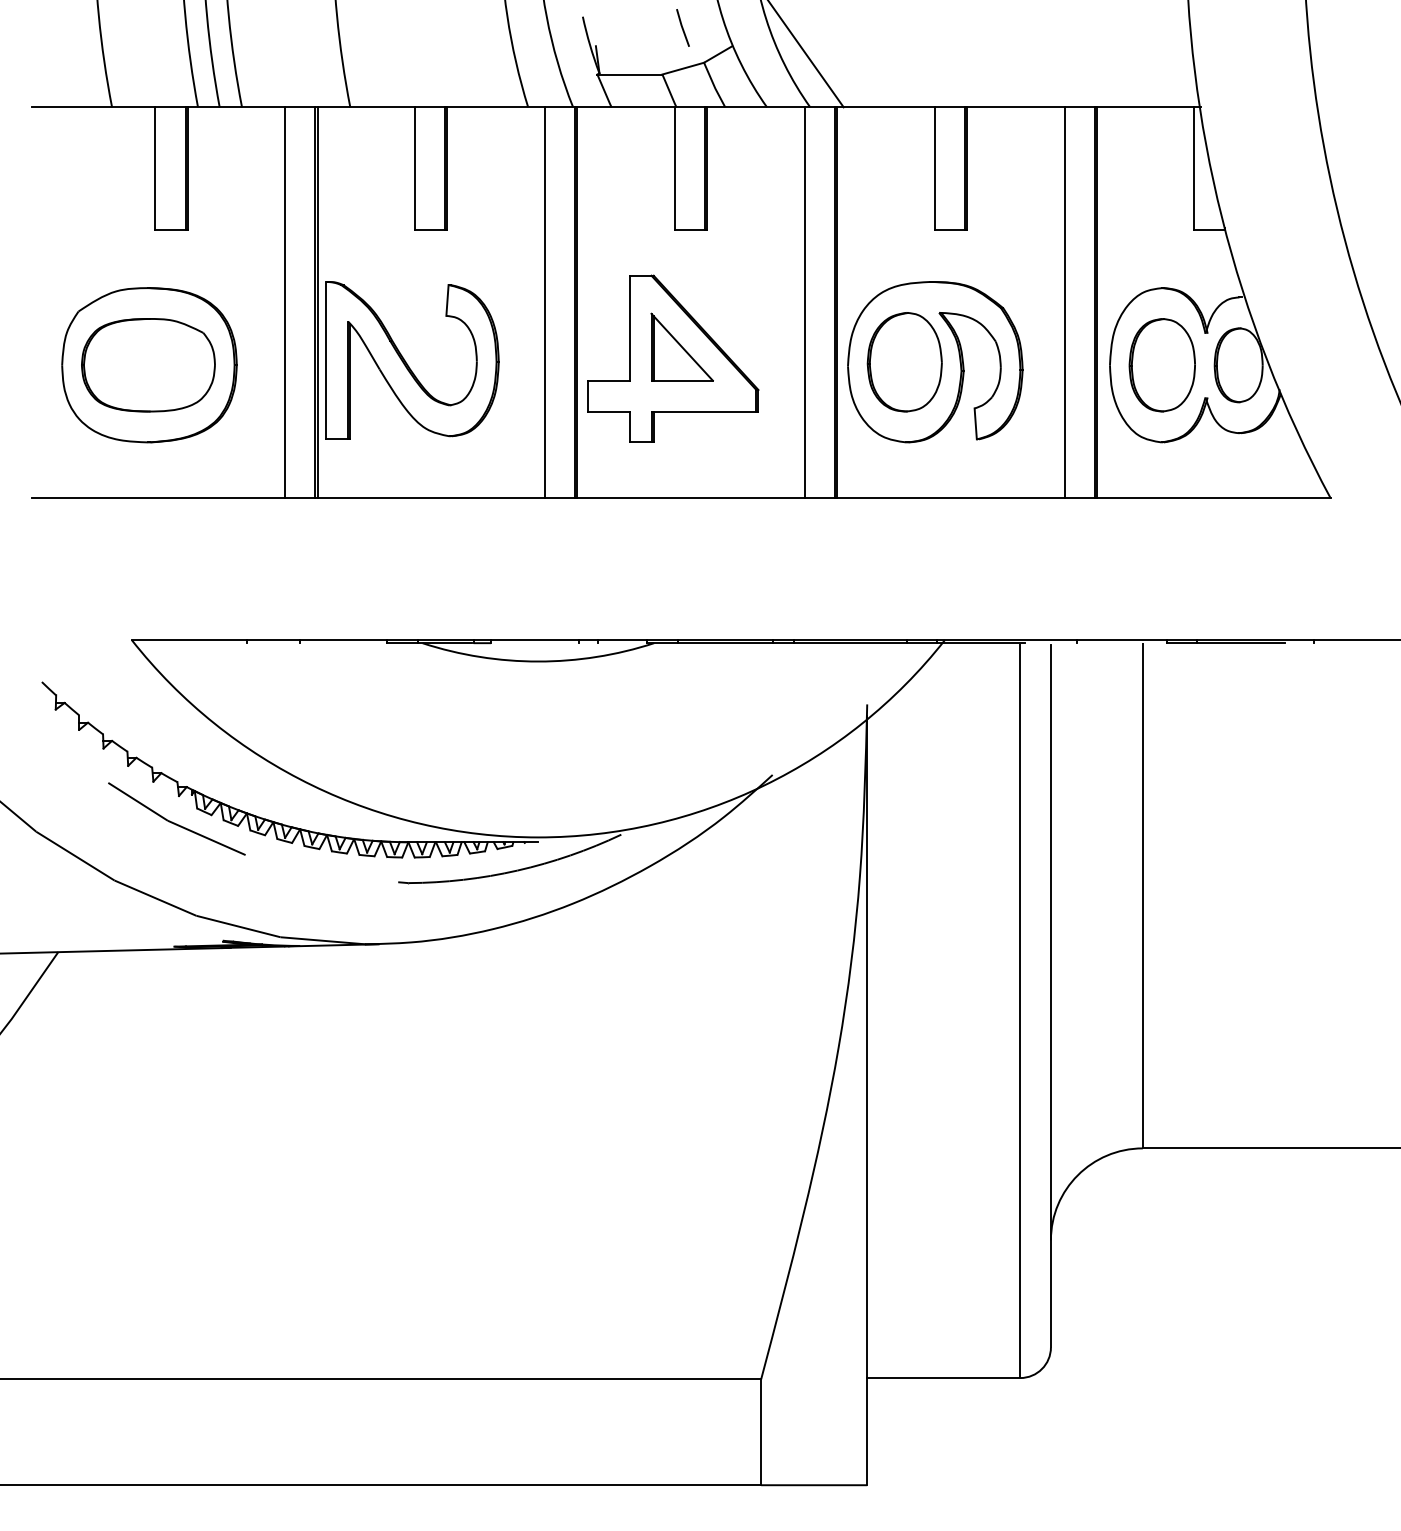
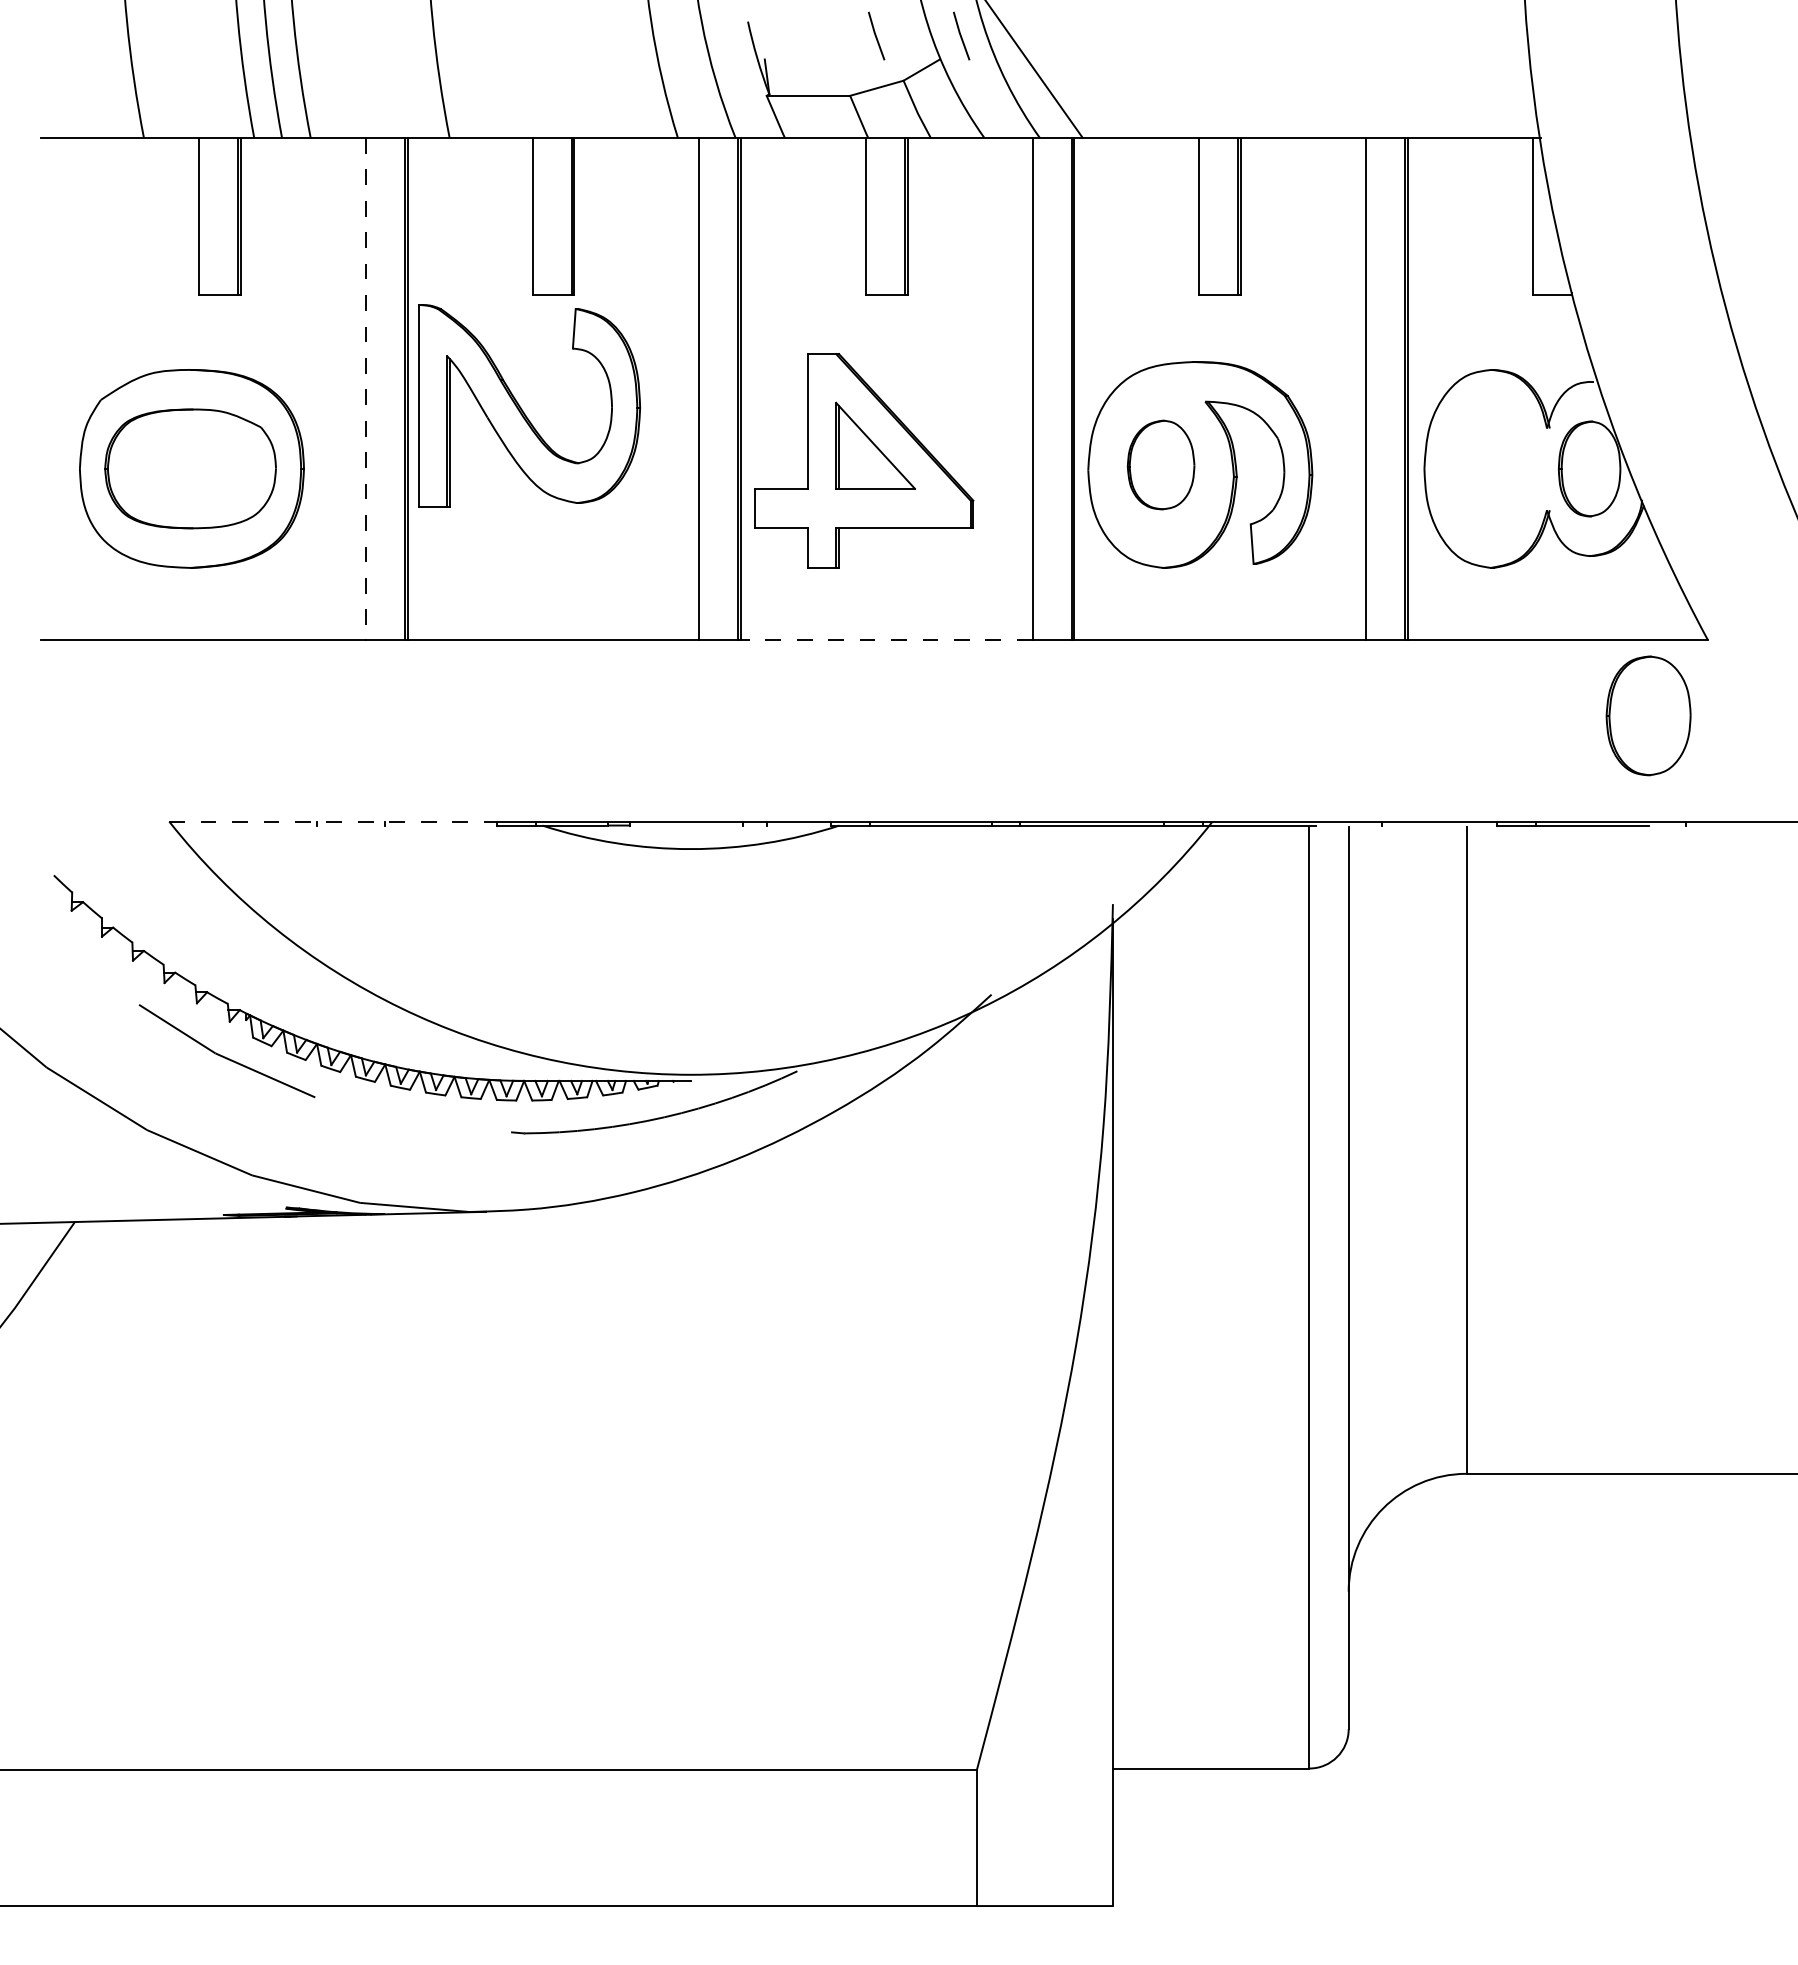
line: (749, 27) -> (961, 35), added
line: (284, 302) -> (365, 388), solid -> dashed
part: (904, 361) -> (1160, 464), size x0.7
part: (407, 364) -> (523, 410), moved
part: (1162, 364) -> (1648, 715), moved
line: (690, 498) -> (886, 639), solid -> dashed
line: (259, 640) -> (333, 821), solid -> dashed

